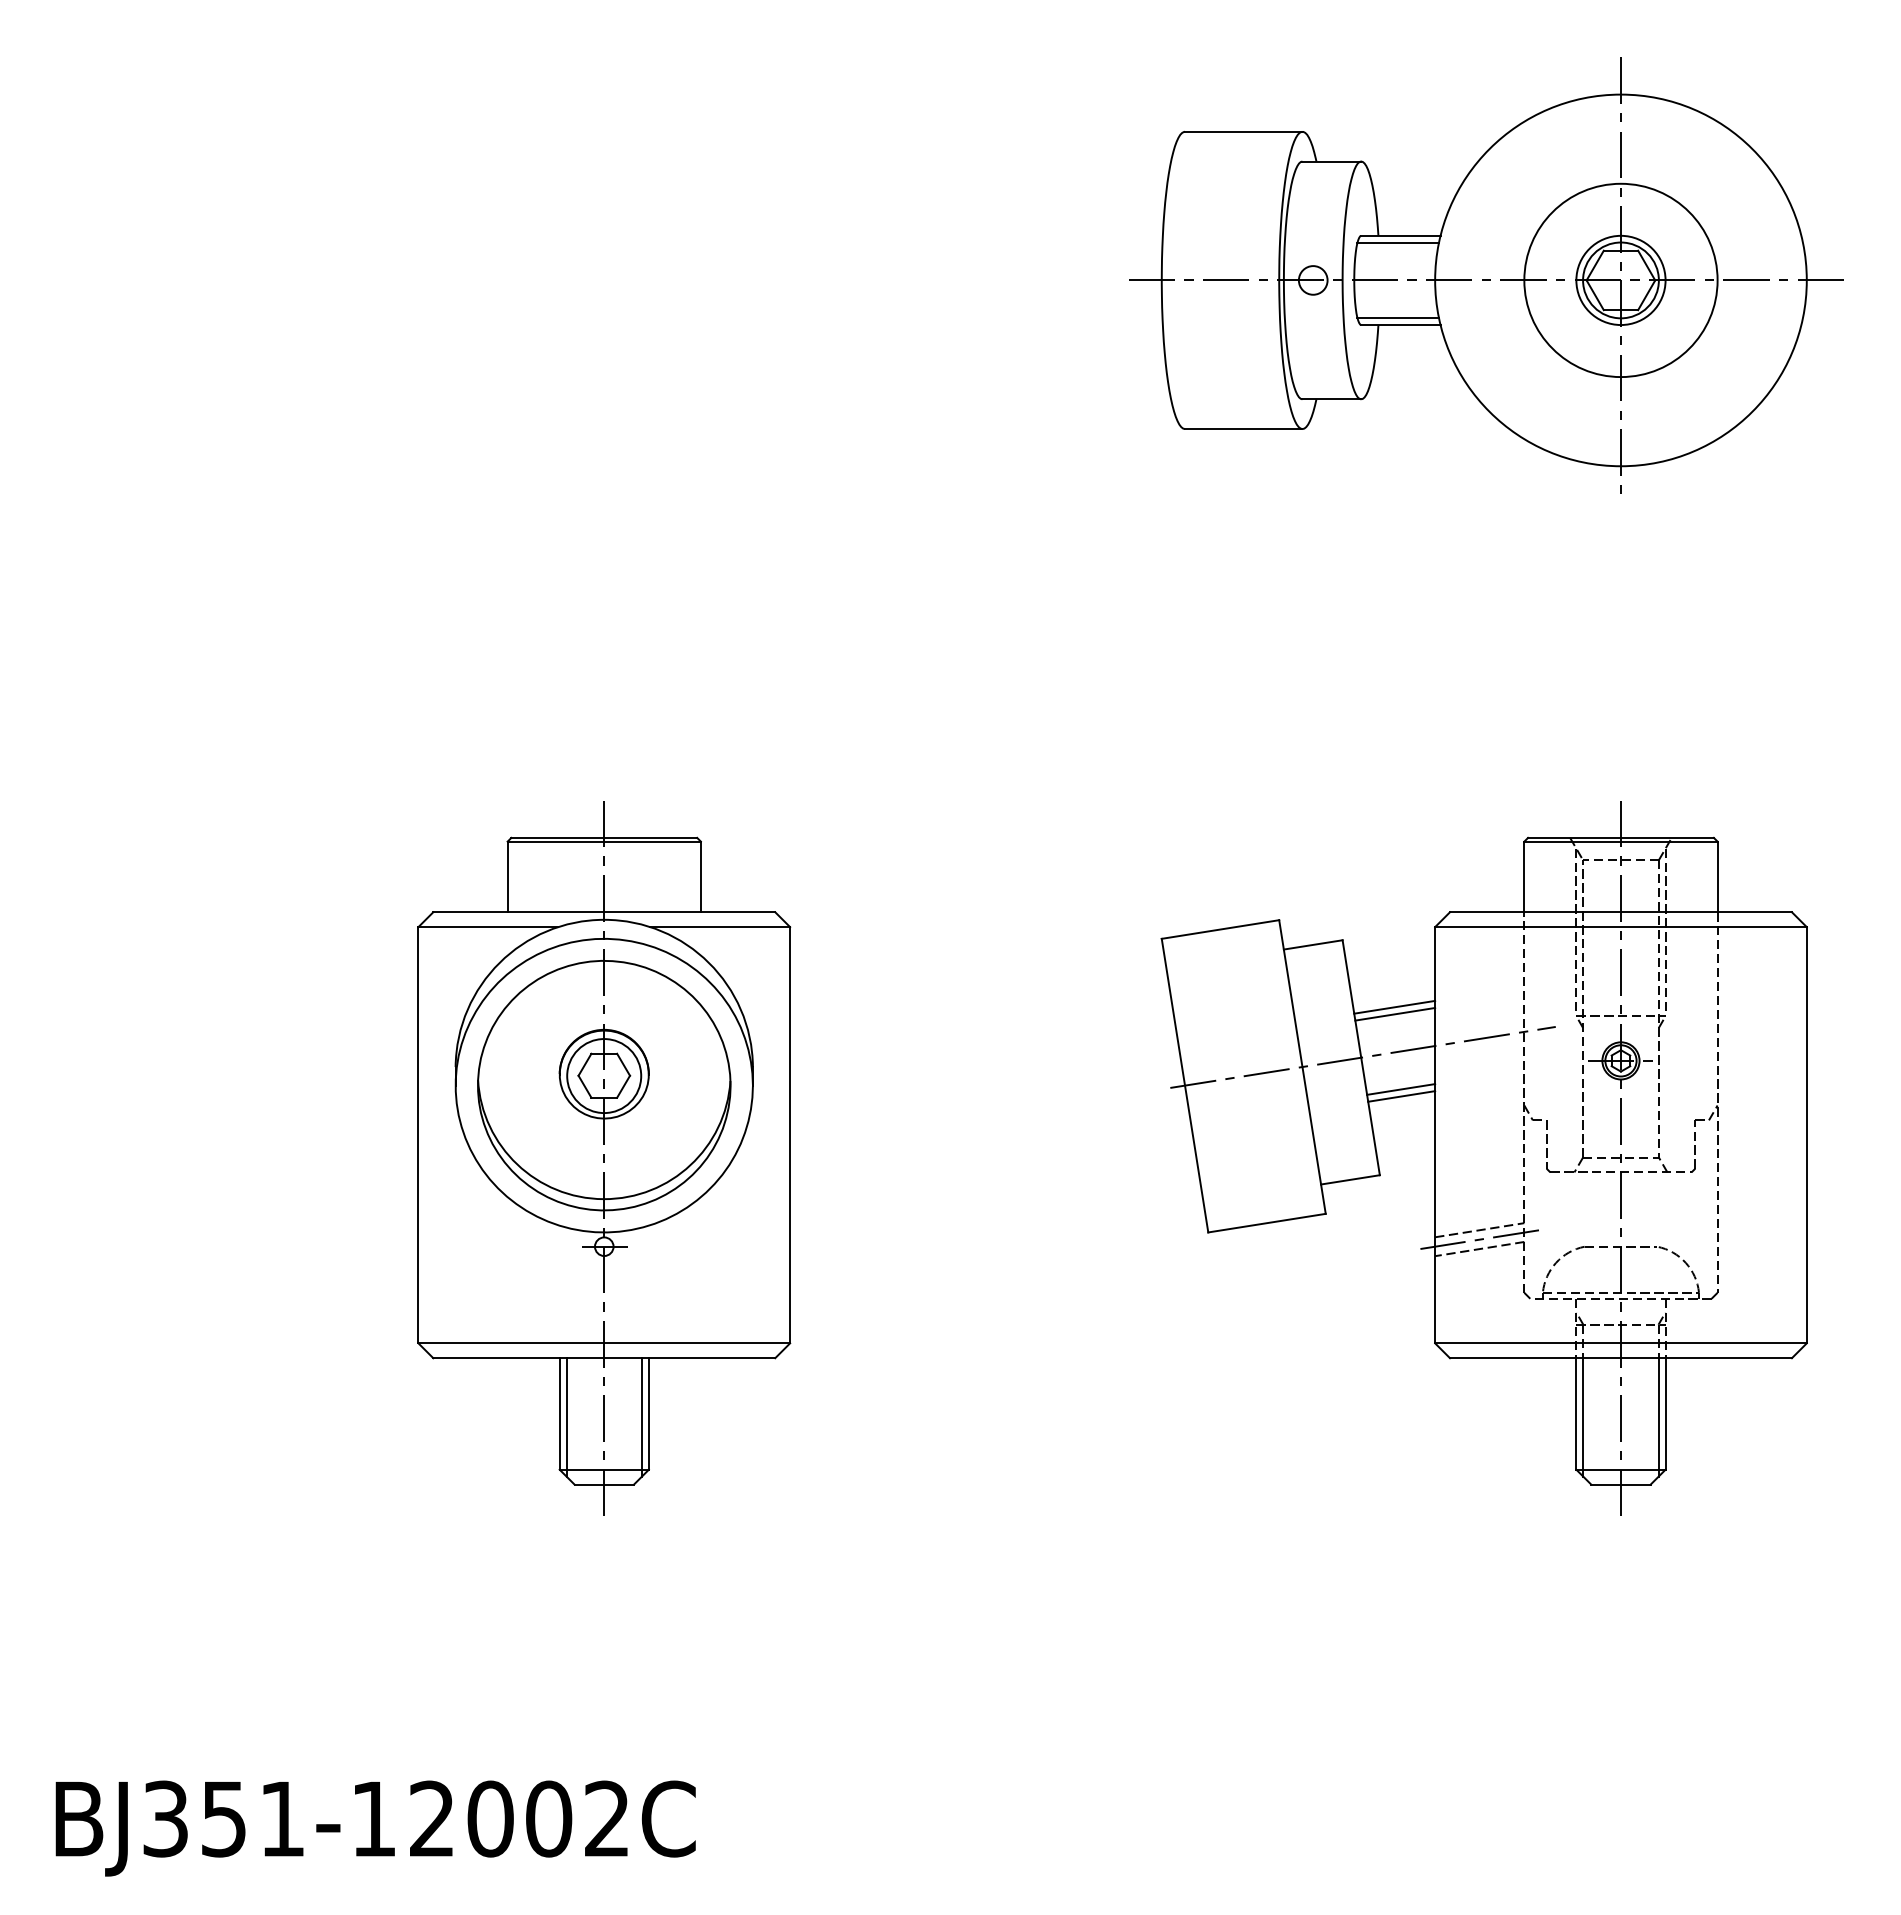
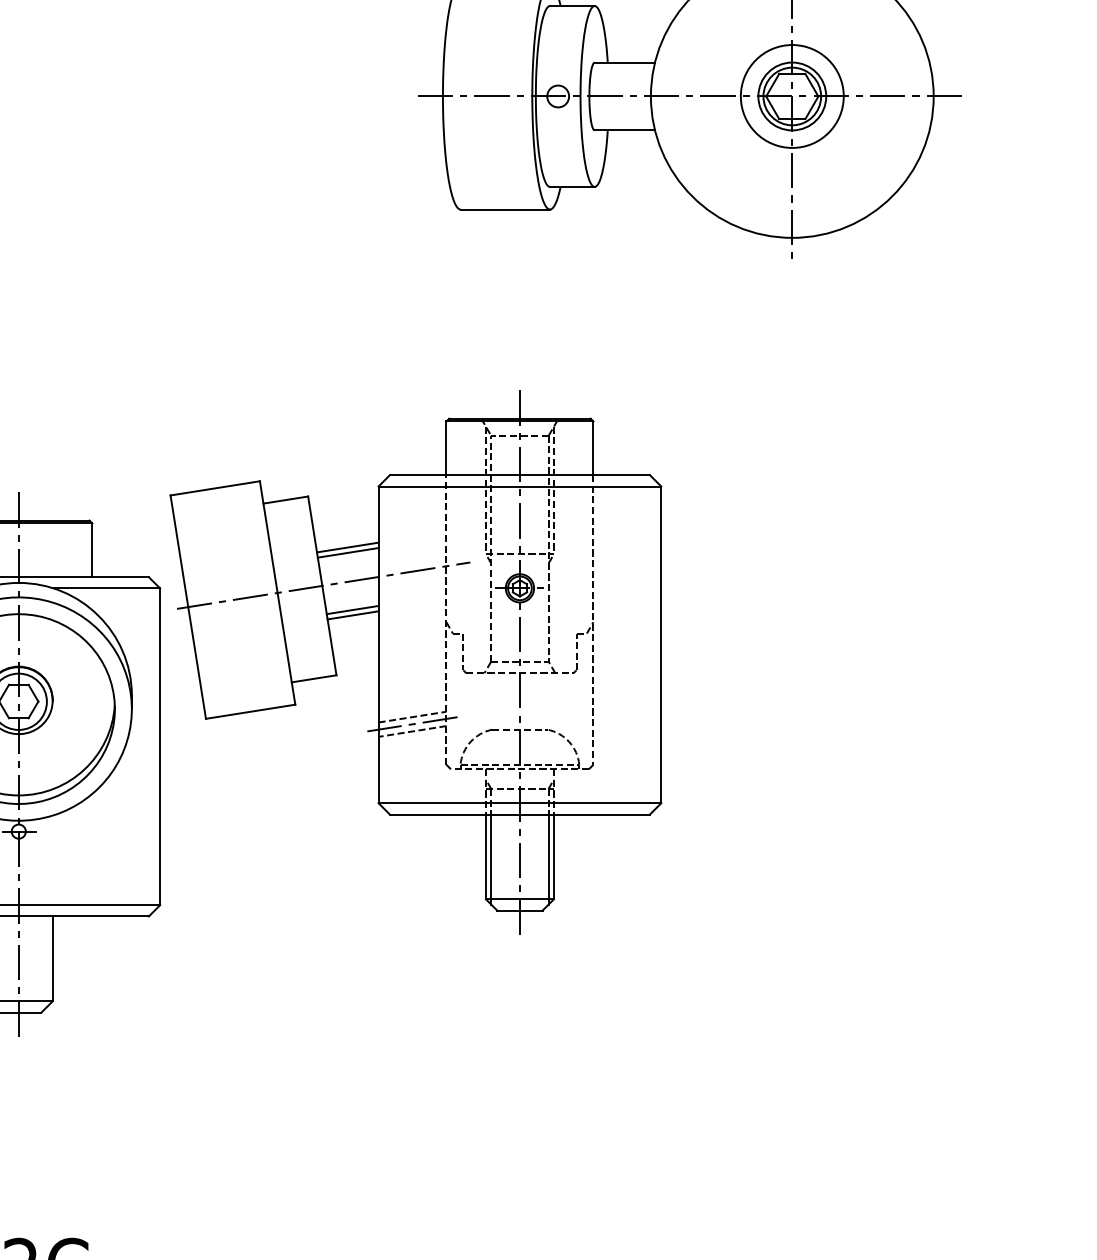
line: (1397, 242) -> (622, 67), removed
circle: (1620, 280) -> (791, 96), size x0.7
line: (1397, 317) -> (622, 124), removed
part: (1483, 1158) -> (415, 662), moved
line: (641, 1417) -> (47, 961), removed

